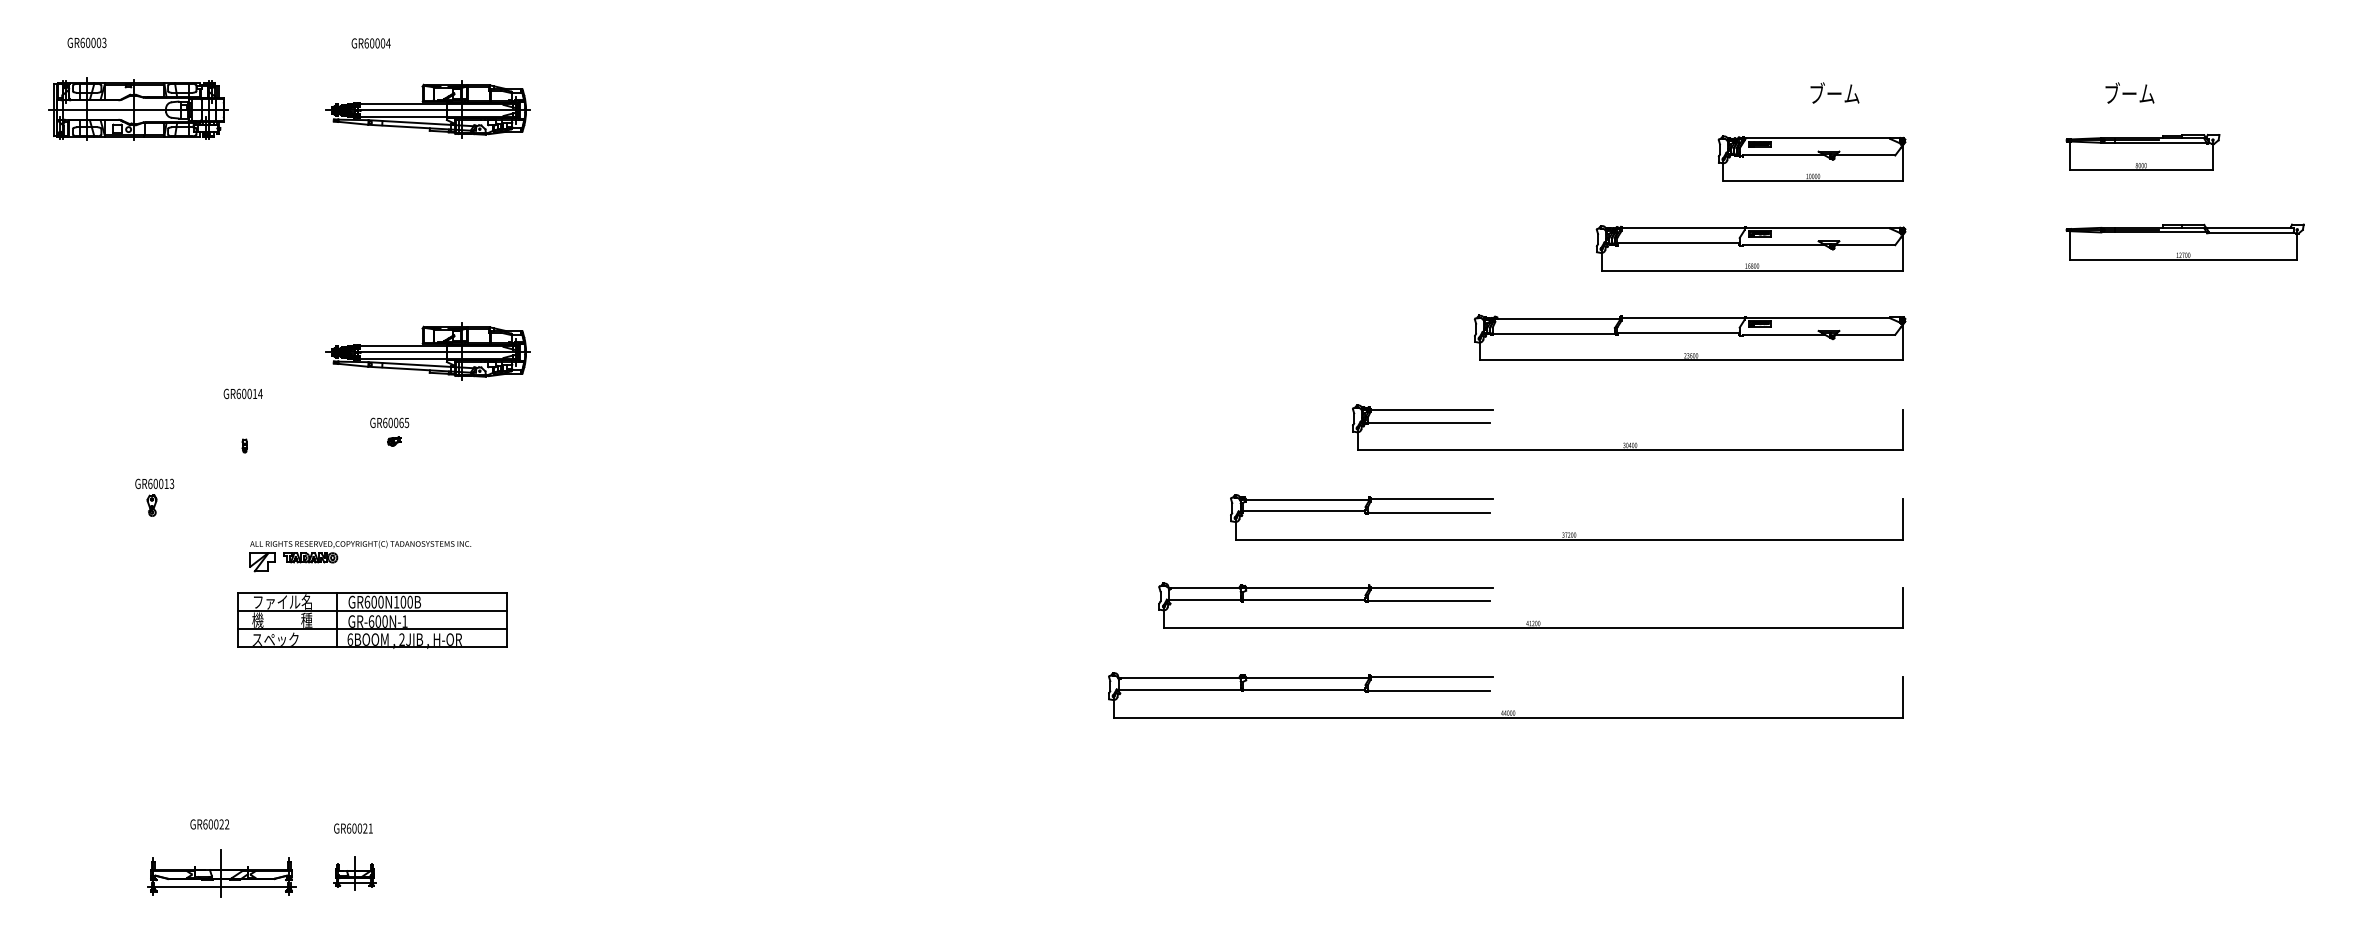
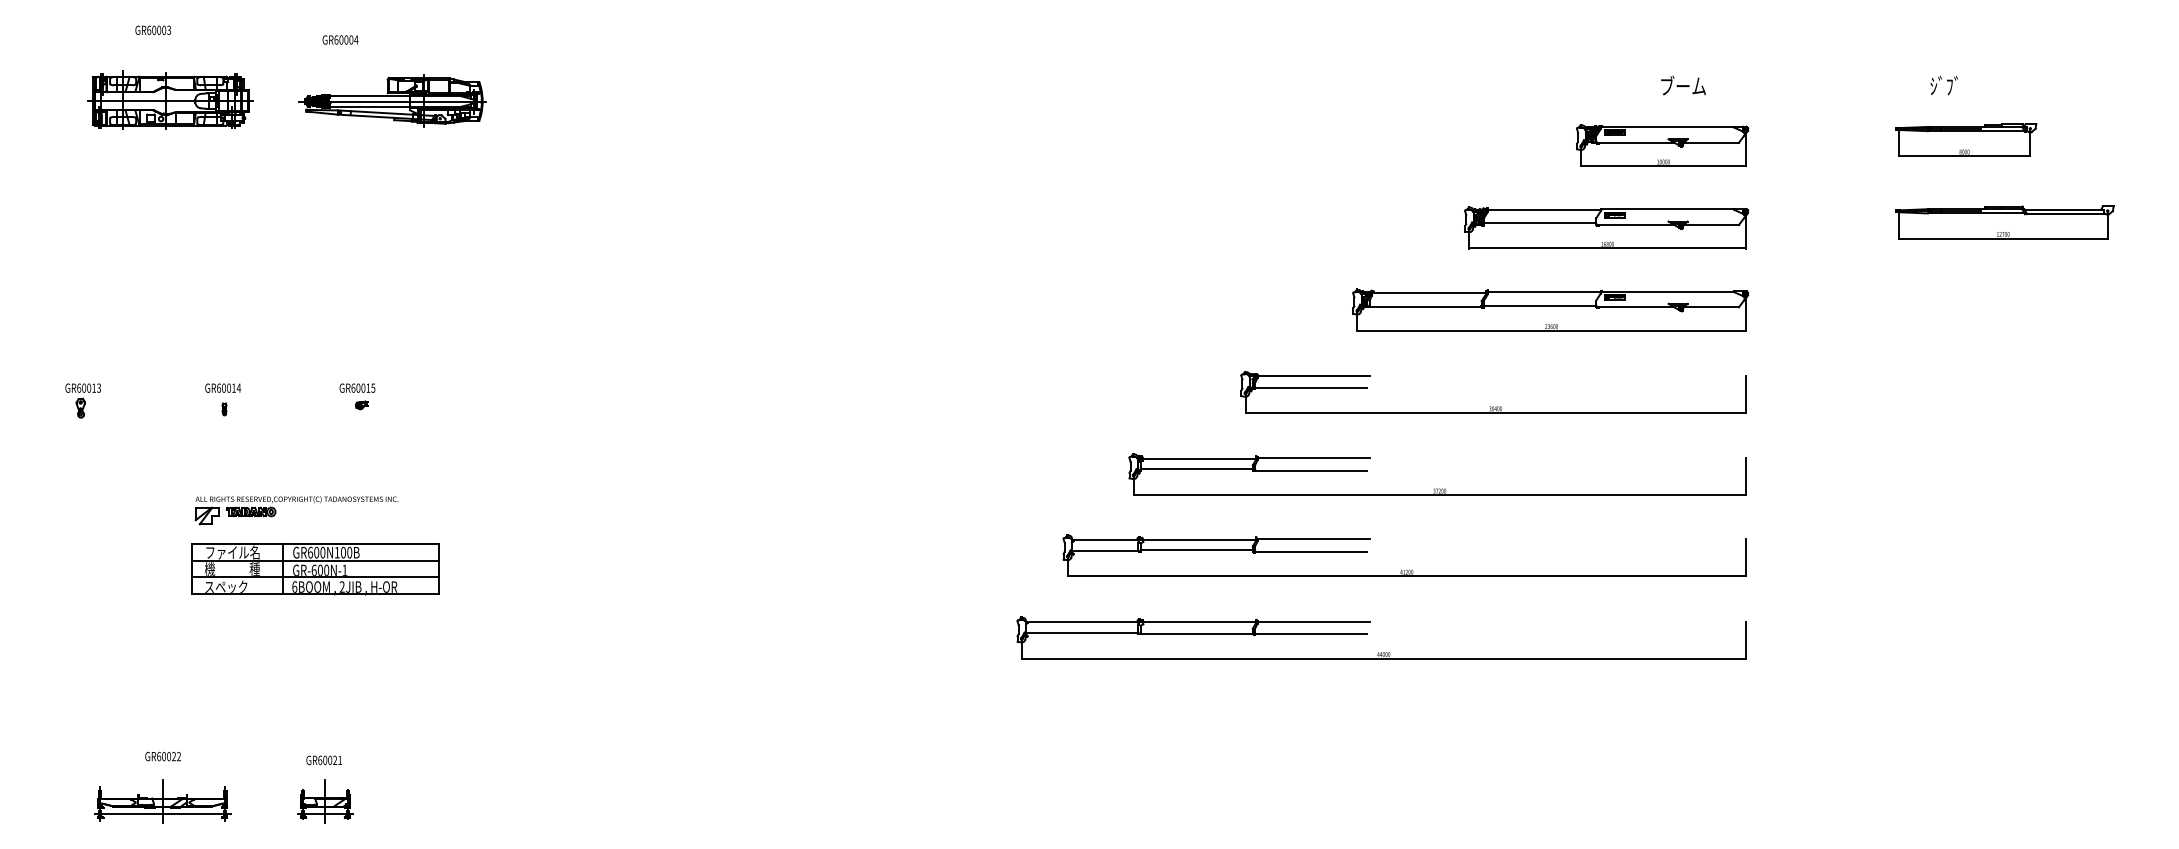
text: (86, 42) -> (152, 29), moved
text: (2129, 92) -> (1953, 85), ブーム -> ｼﾞﾌﾞ
part: (138, 108) -> (170, 99), moved
part: (427, 351) -> (392, 322), removed
text: (242, 393) -> (222, 387), moved
text: (401, 422) -> (368, 387), GR60065 -> GR60015
part: (154, 497) -> (83, 400), moved
part: (360, 546) -> (296, 501), moved
part: (372, 620) -> (315, 569), moved
text: (209, 824) -> (162, 756), moved
part: (221, 873) -> (162, 801), moved
part: (354, 873) -> (325, 801), size x1.43

